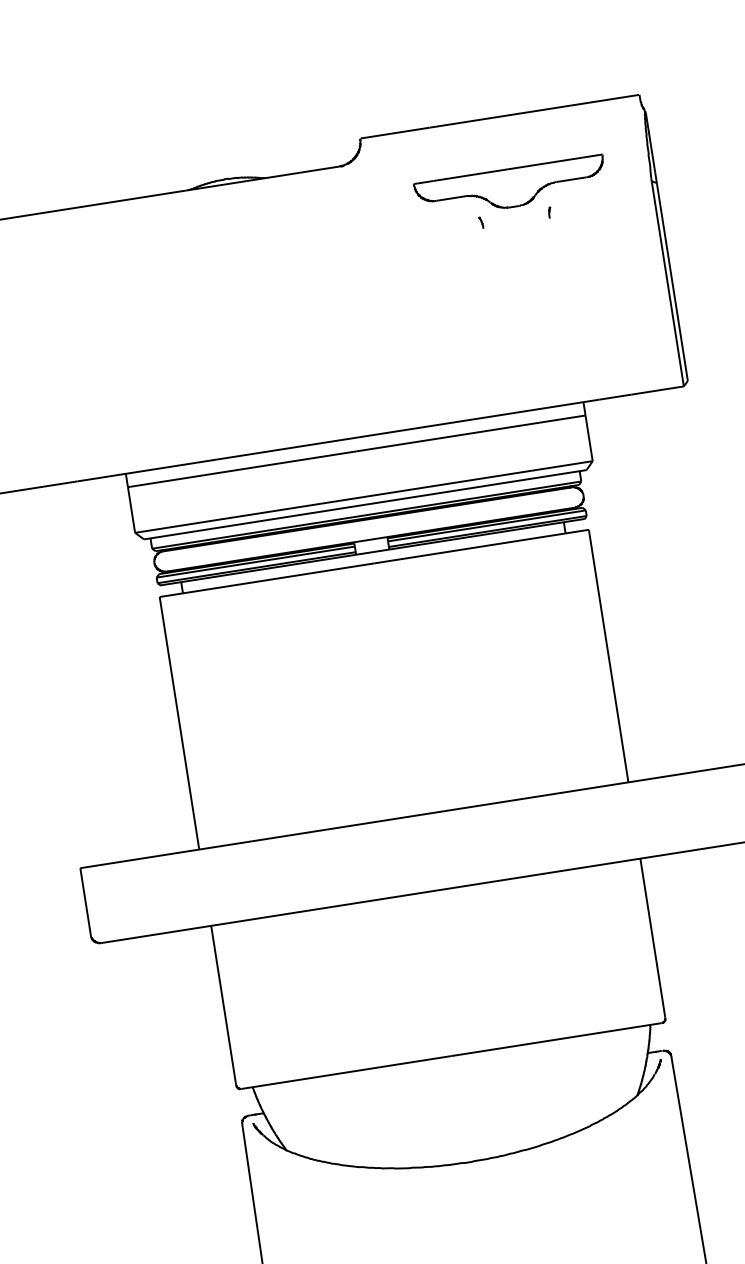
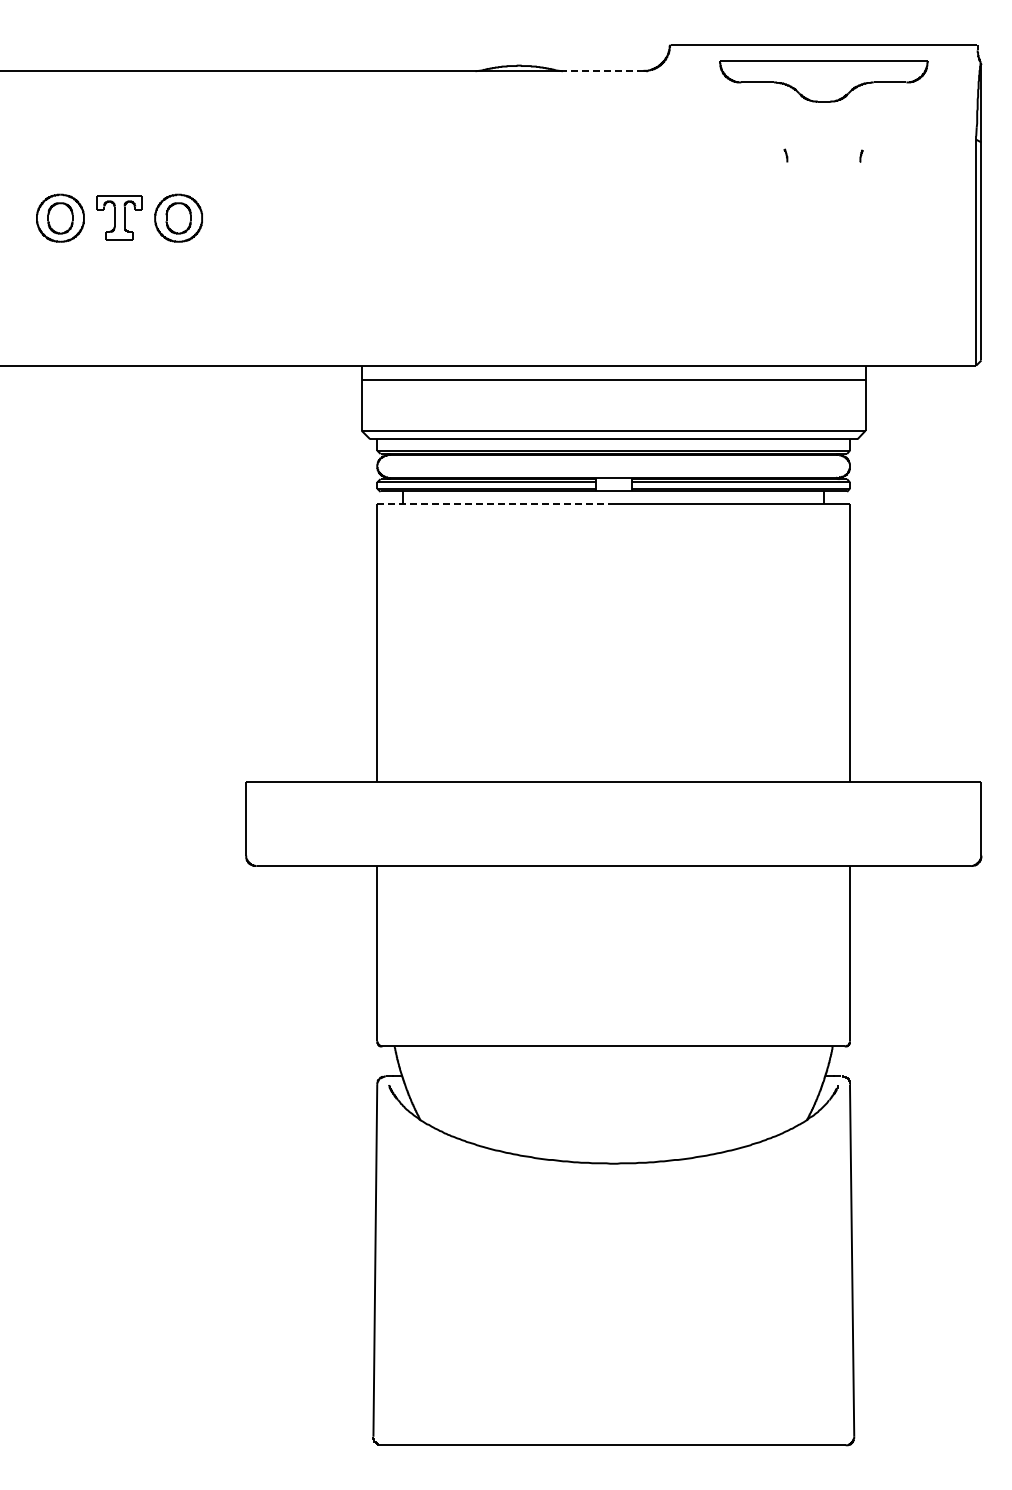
line: (302, 172) -> (602, 71), solid -> dashed
part: (510, 188) -> (823, 81), moved
line: (267, 579) -> (495, 503), solid -> dashed

